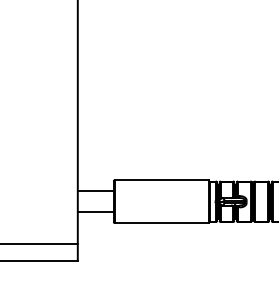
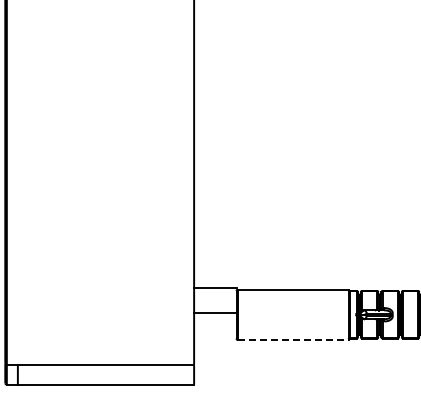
line: (95, 191) -> (215, 288), moved
line: (95, 212) -> (215, 313), moved
line: (162, 222) -> (293, 339), solid -> dashed

